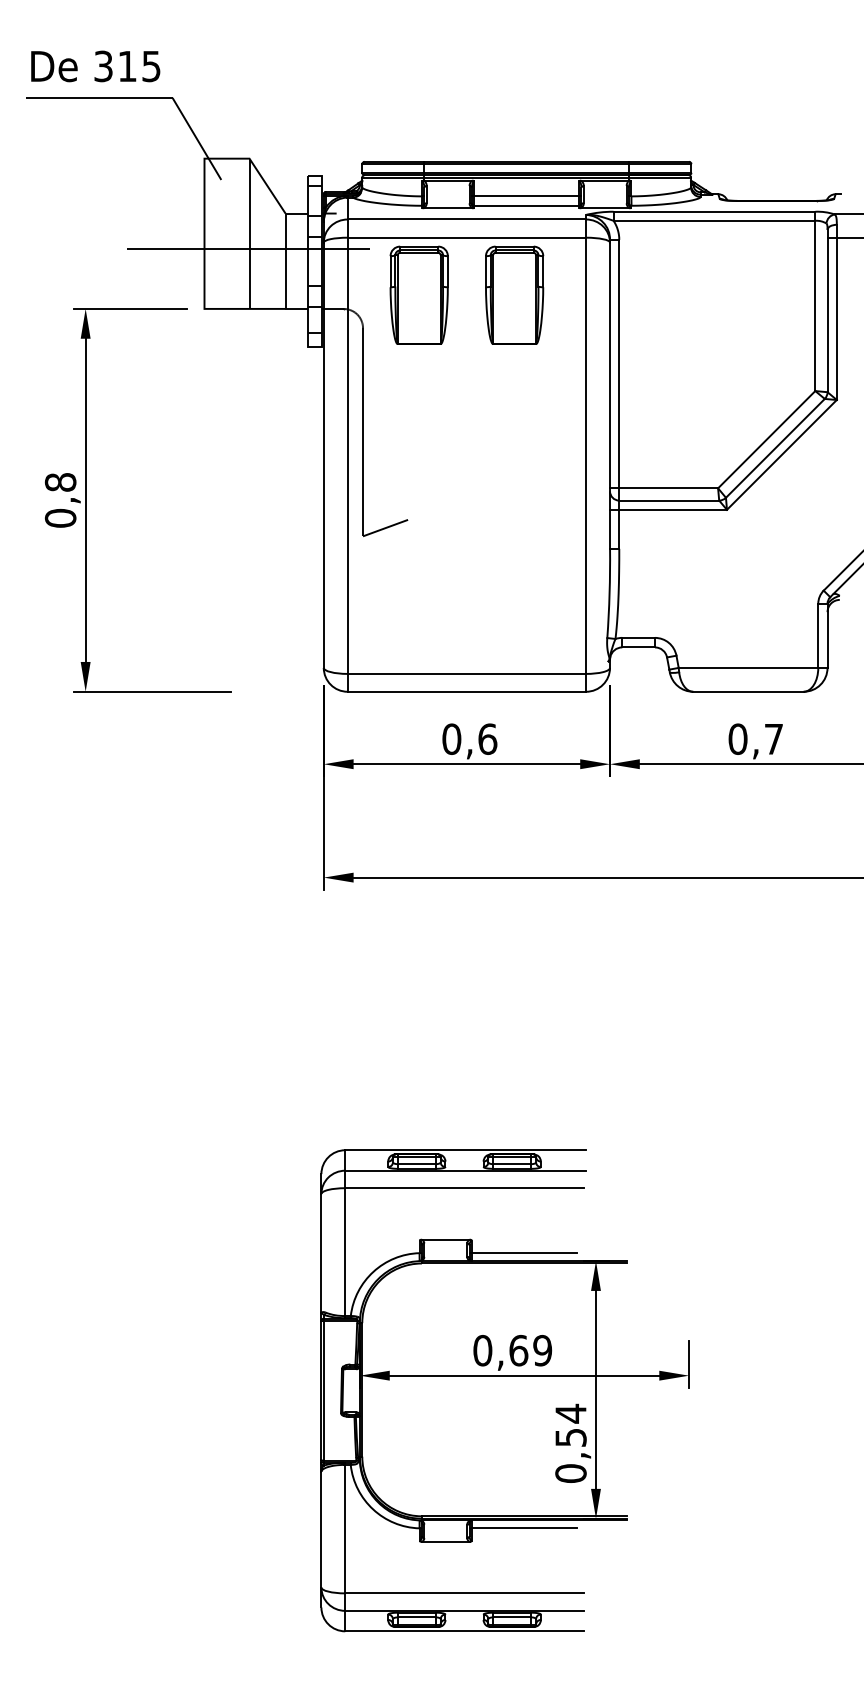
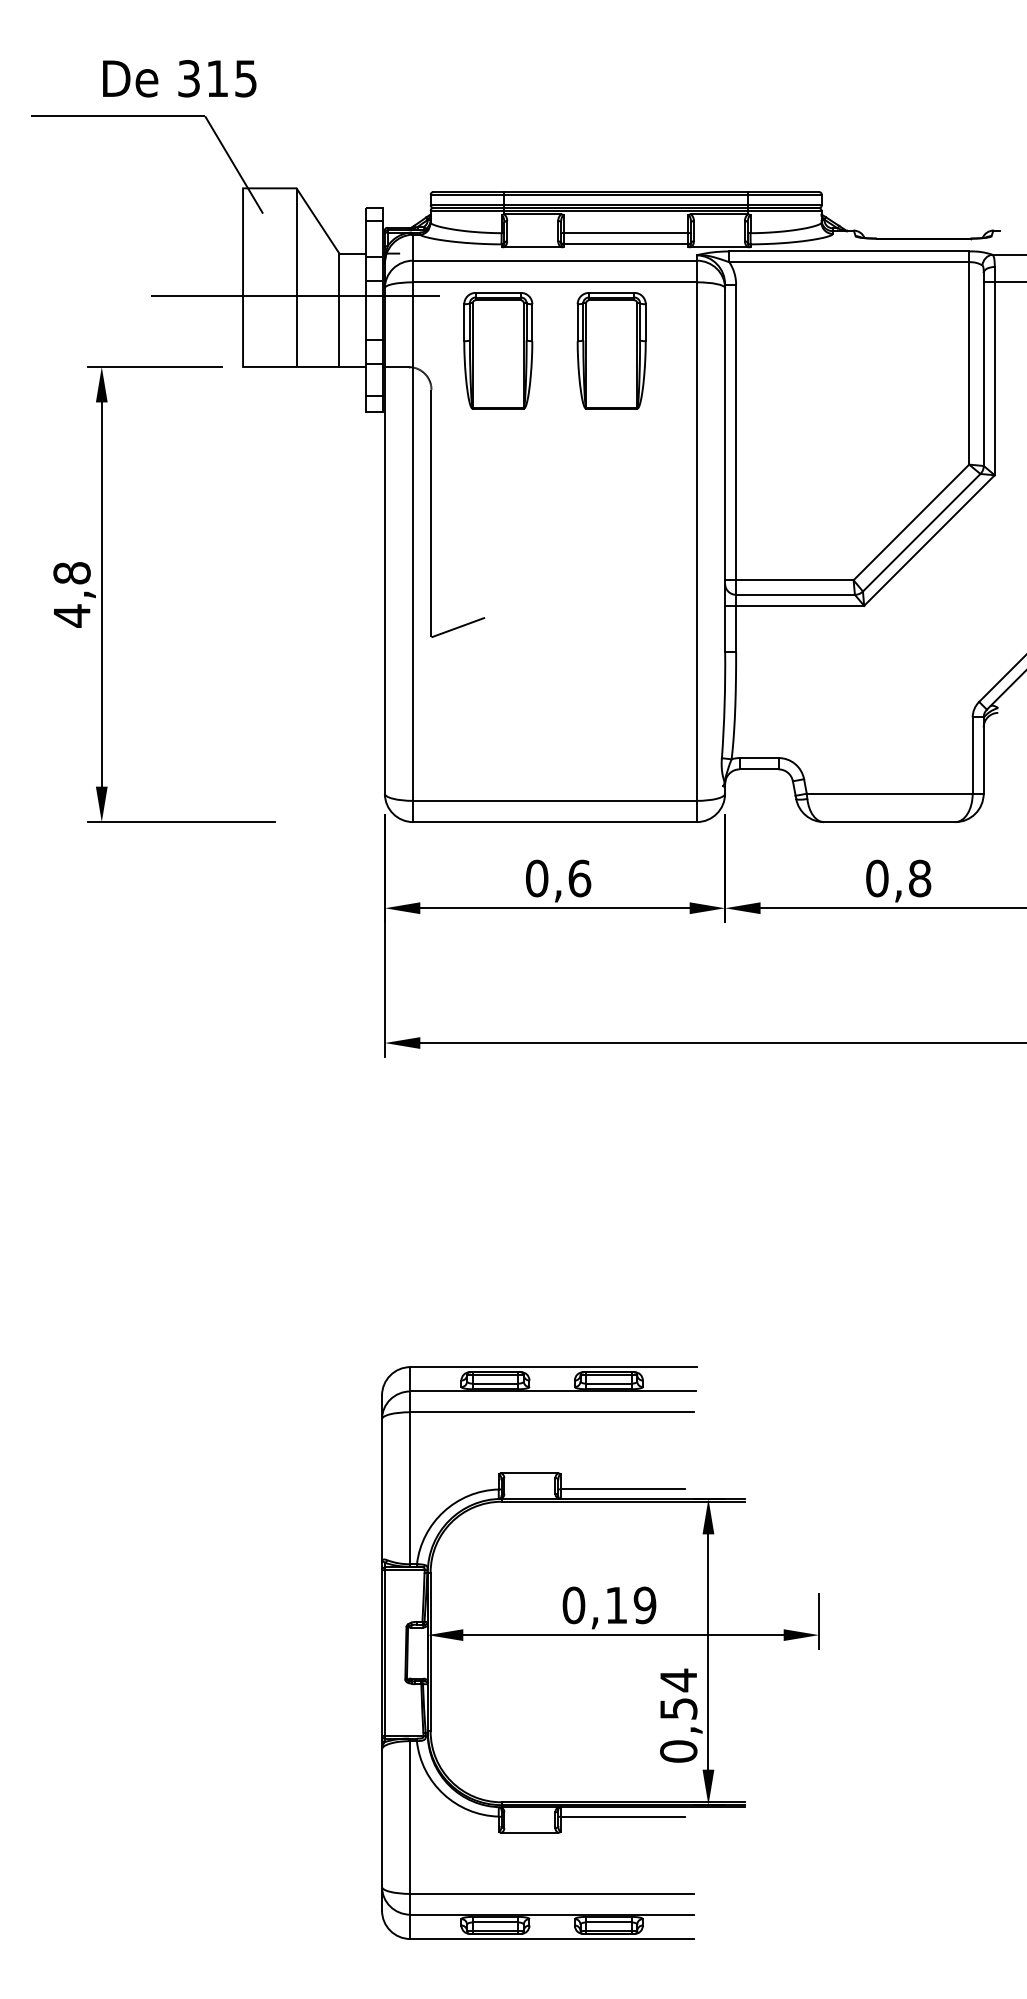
text: (95, 66) -> (179, 78), moved
text: (60, 517) -> (71, 615), 0,8 -> 4,8
text: (774, 739) -> (920, 878), 0,7 -> 0,8
text: (518, 1350) -> (616, 1605), 0,69 -> 0,19

